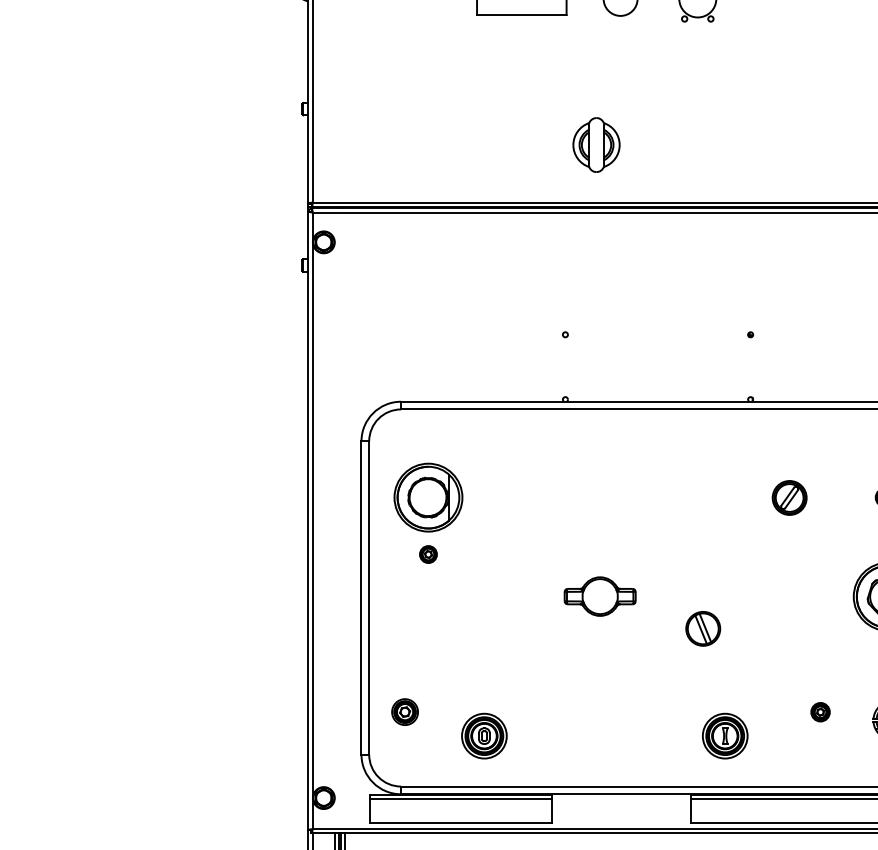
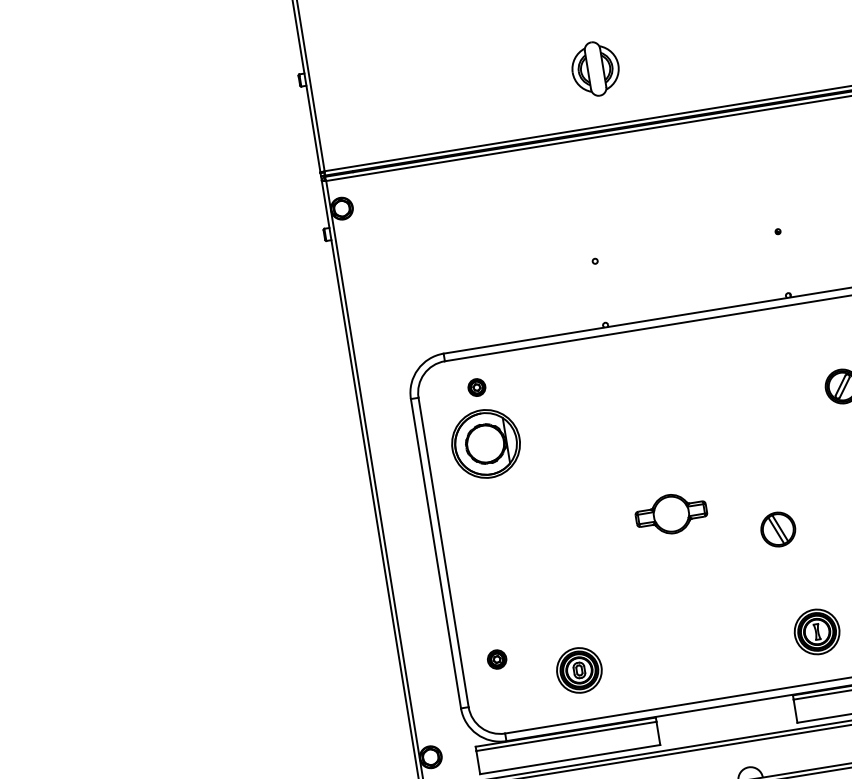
part: (428, 554) -> (476, 387), moved
part: (404, 712) -> (496, 659), size x0.71

